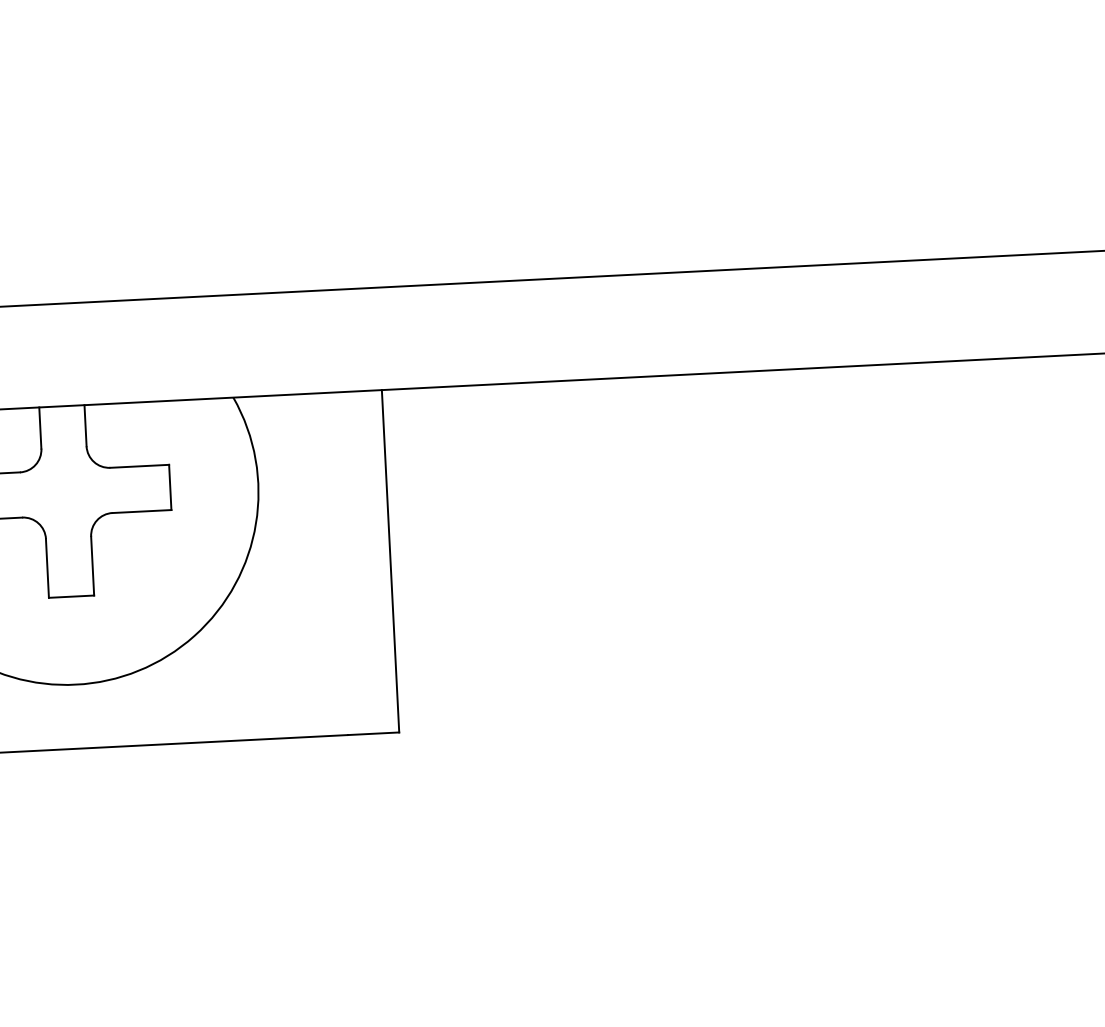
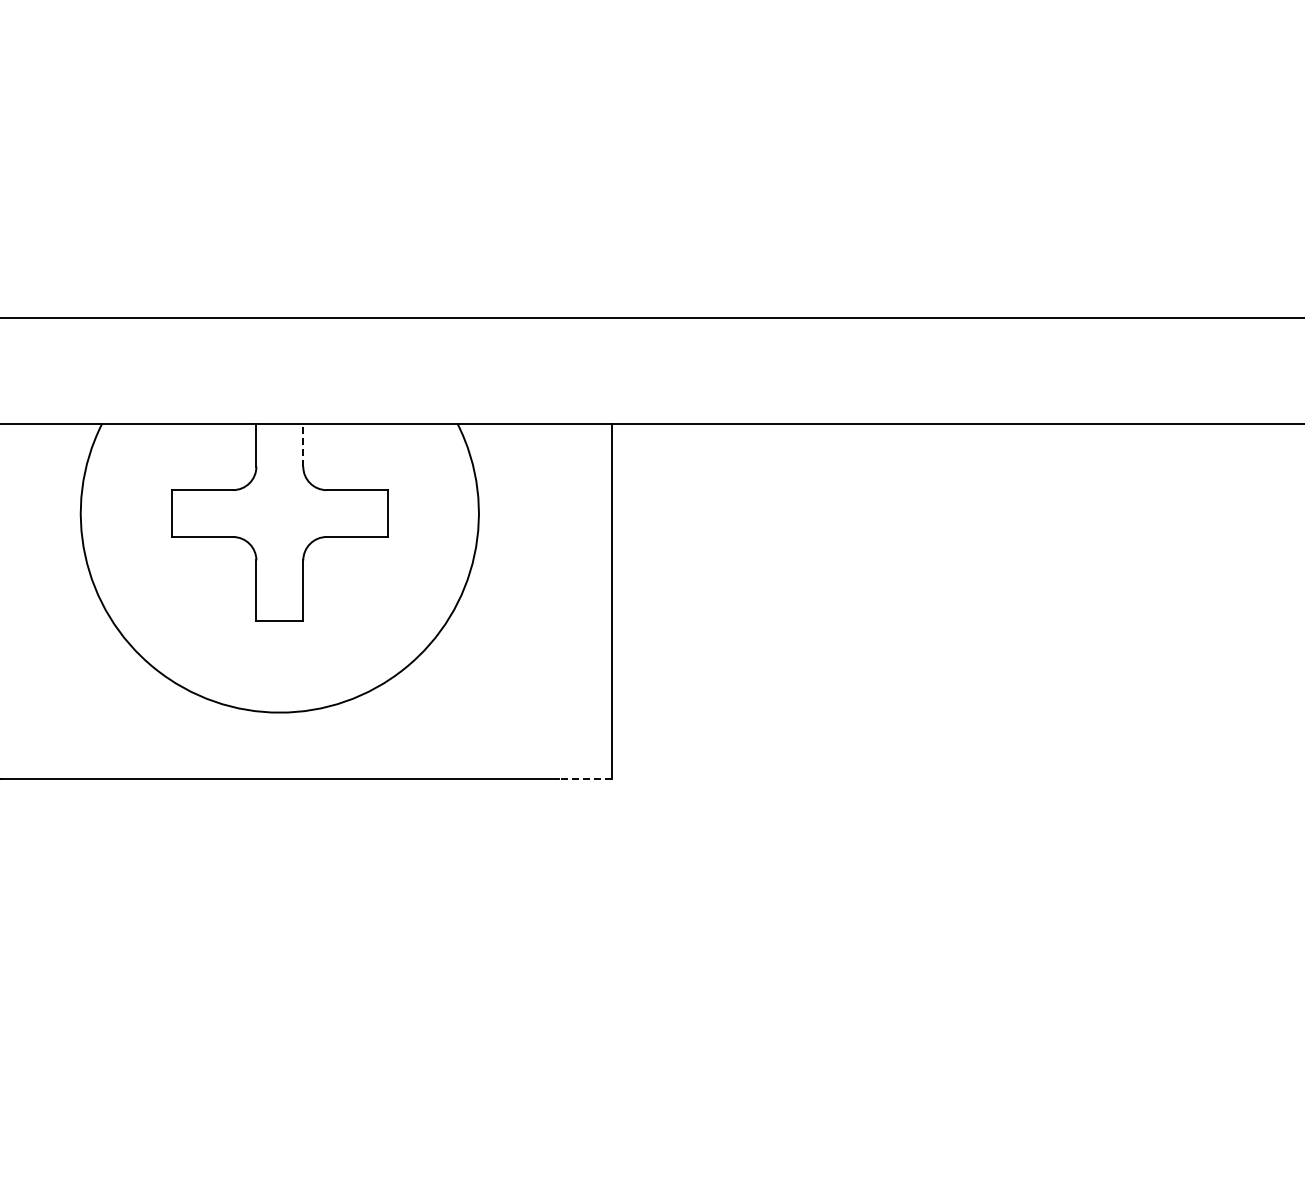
line: (85, 424) -> (303, 444), solid -> dashed
line: (374, 734) -> (585, 779), solid -> dashed

